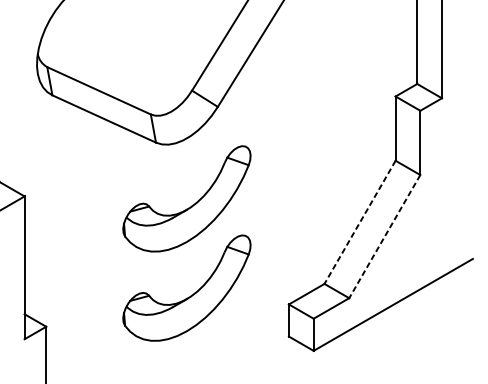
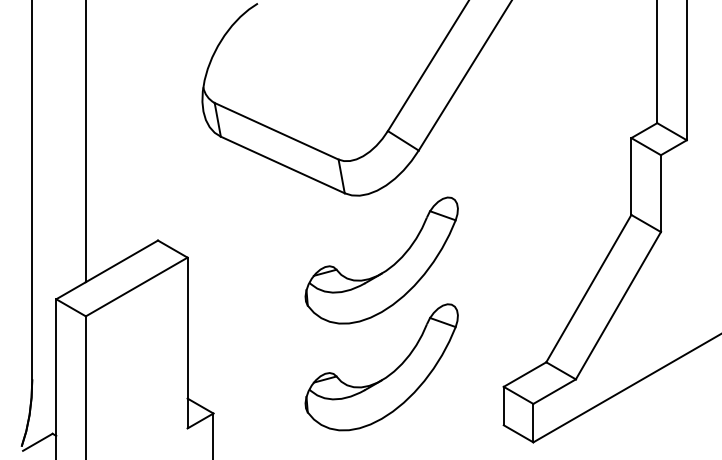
line: (359, 223) -> (588, 289), dashed -> solid
line: (384, 237) -> (618, 306), dashed -> solid

